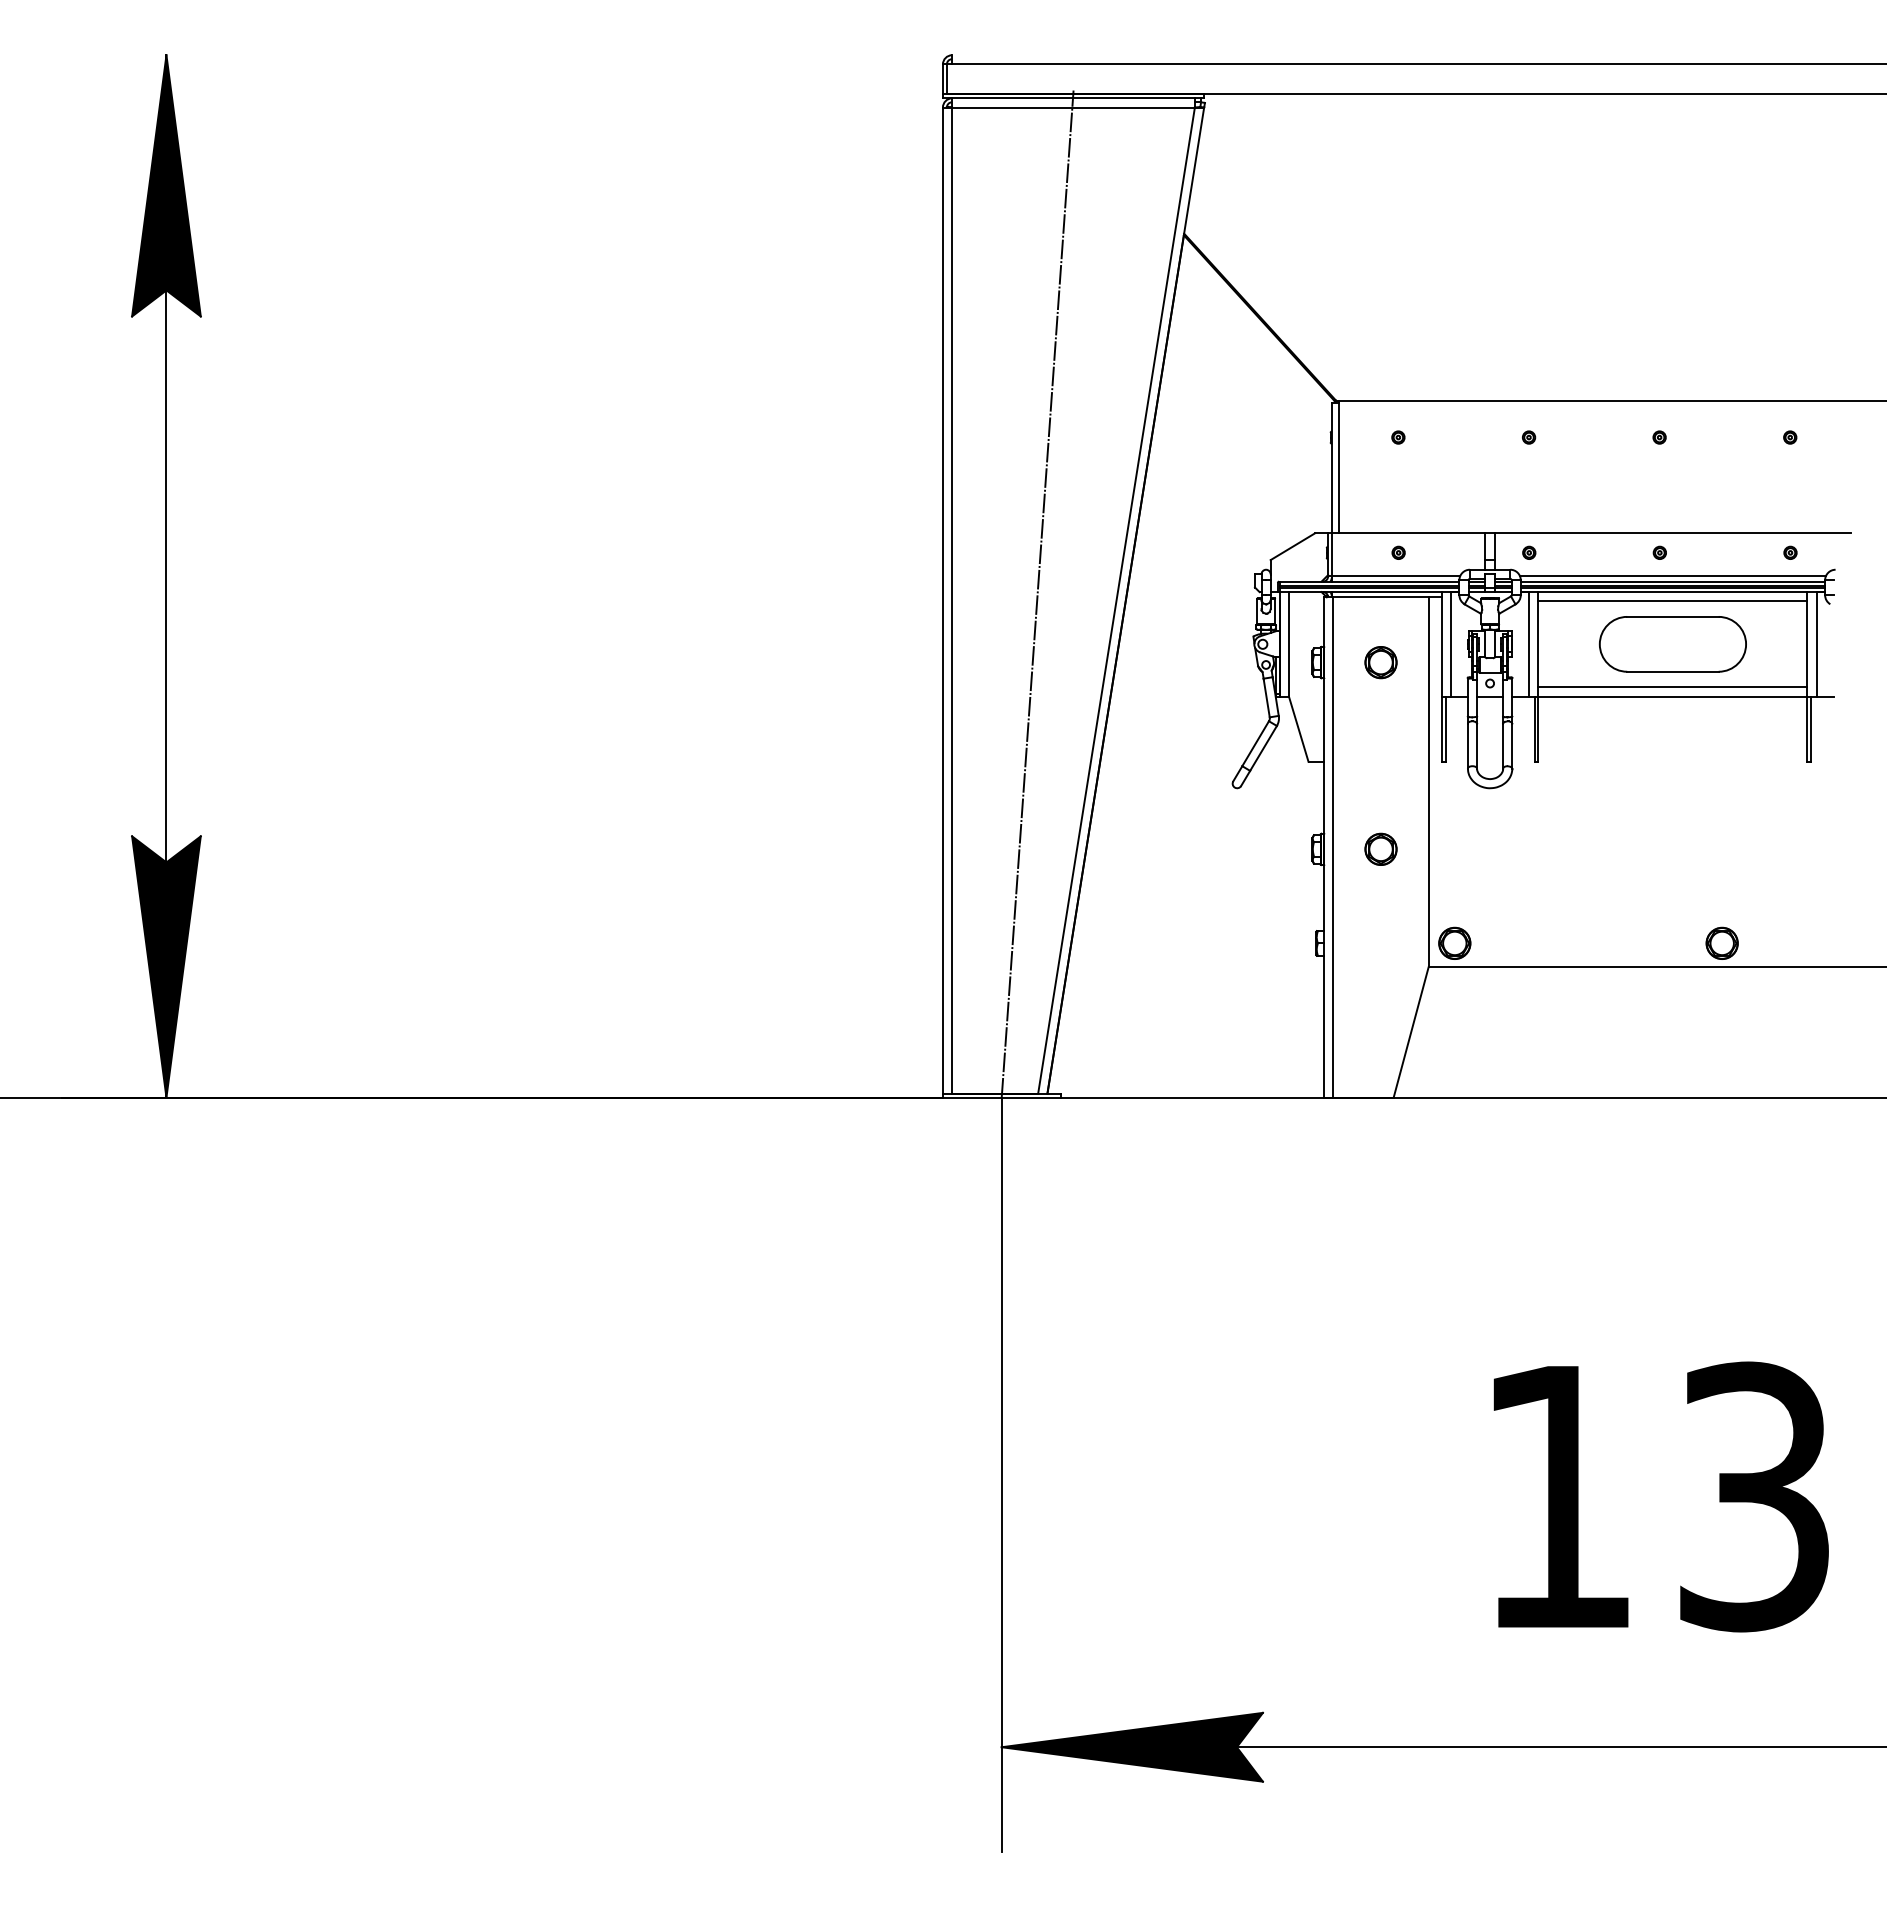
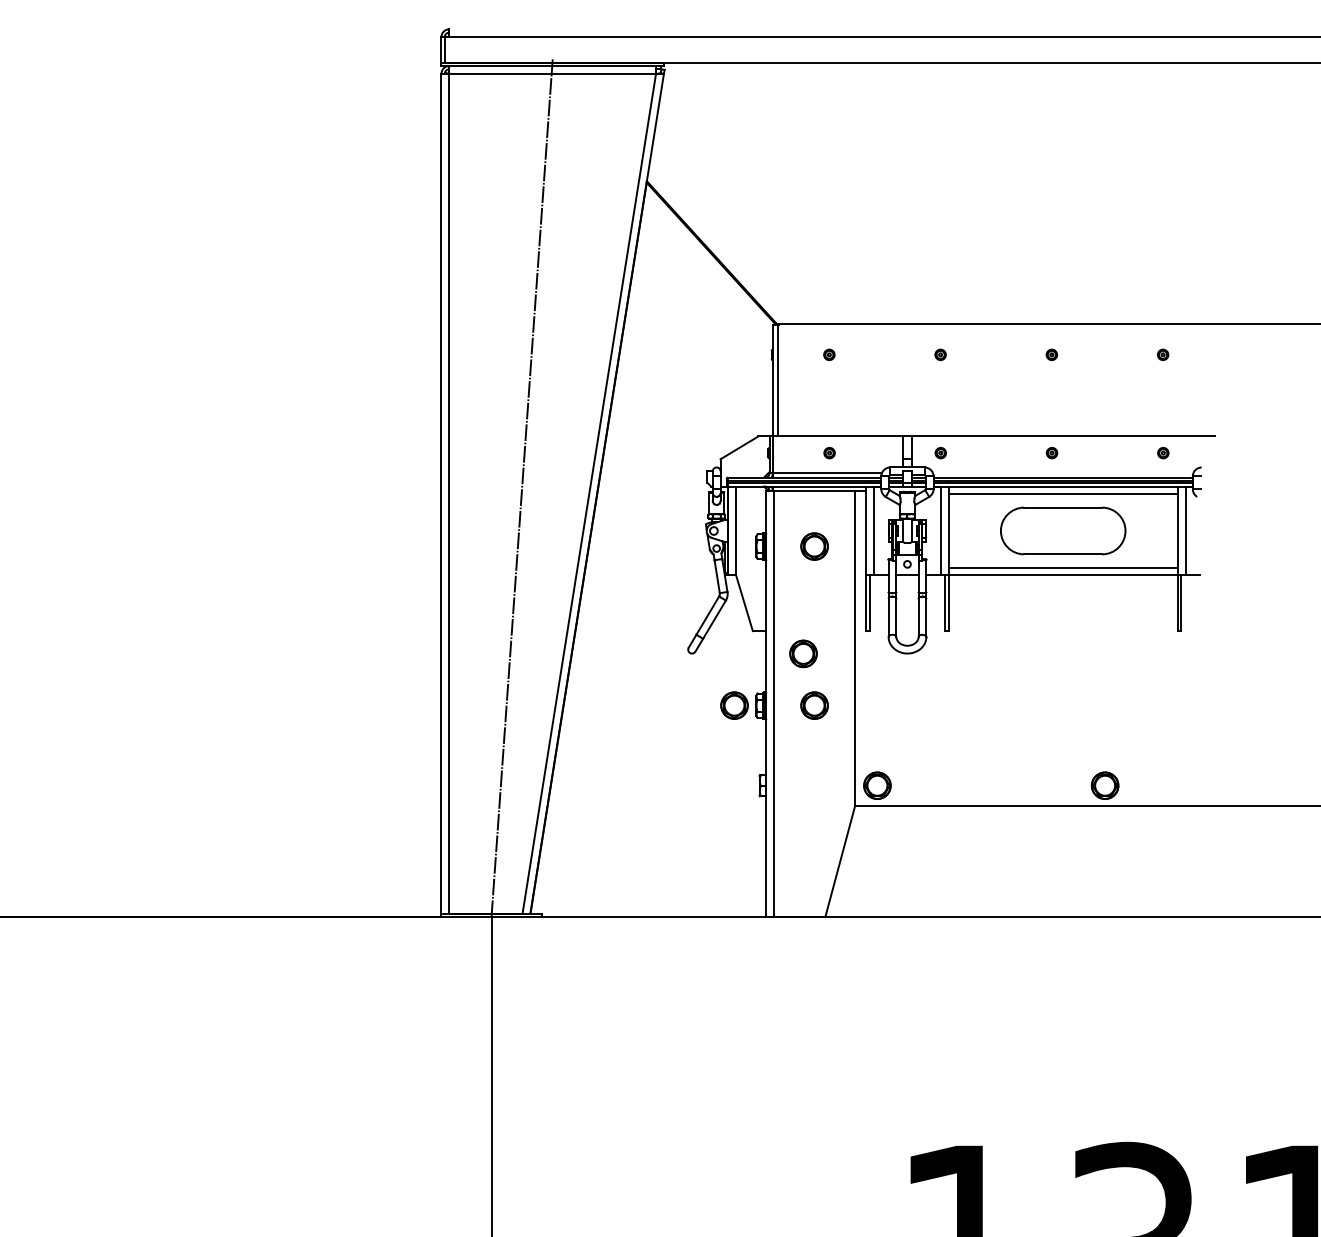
line: (1672, 576) -> (1062, 473), removed
part: (1367, 788) -> (803, 653), added
part: (1286, 848) -> (734, 704), added

